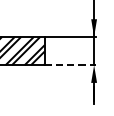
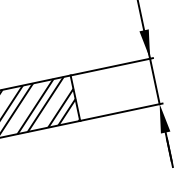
line: (71, 65) -> (123, 112), dashed -> solid

